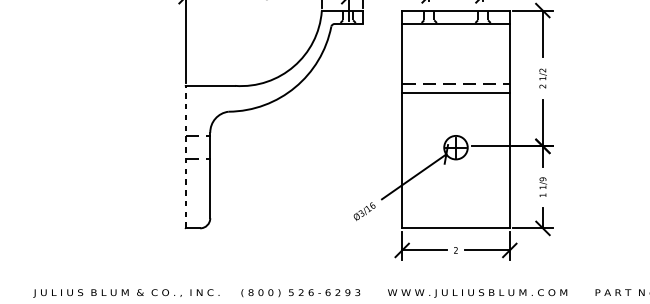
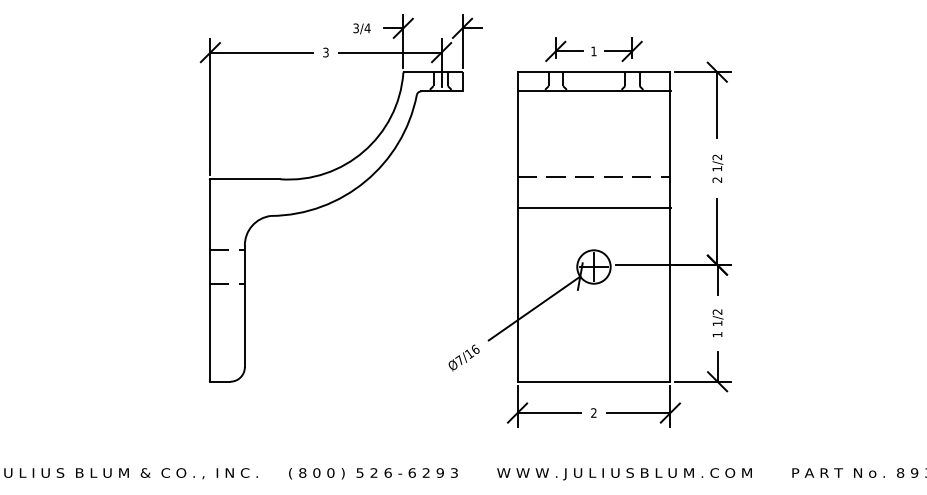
line: (455, 93) -> (593, 207), moved
line: (185, 156) -> (209, 279), dashed -> solid
text: (542, 178) -> (717, 311), 1/9 -> 1/2
text: (361, 213) -> (459, 360), Ø3/16 -> Ø7/16

